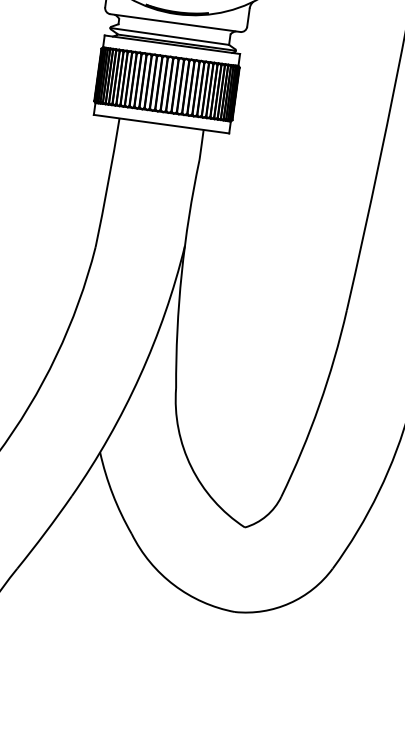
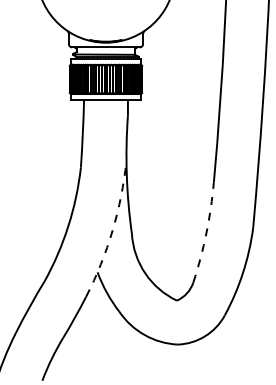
arc: (139, 376) -> (112, 230), solid -> dashed
arc: (319, 404) -> (206, 232), solid -> dashed

